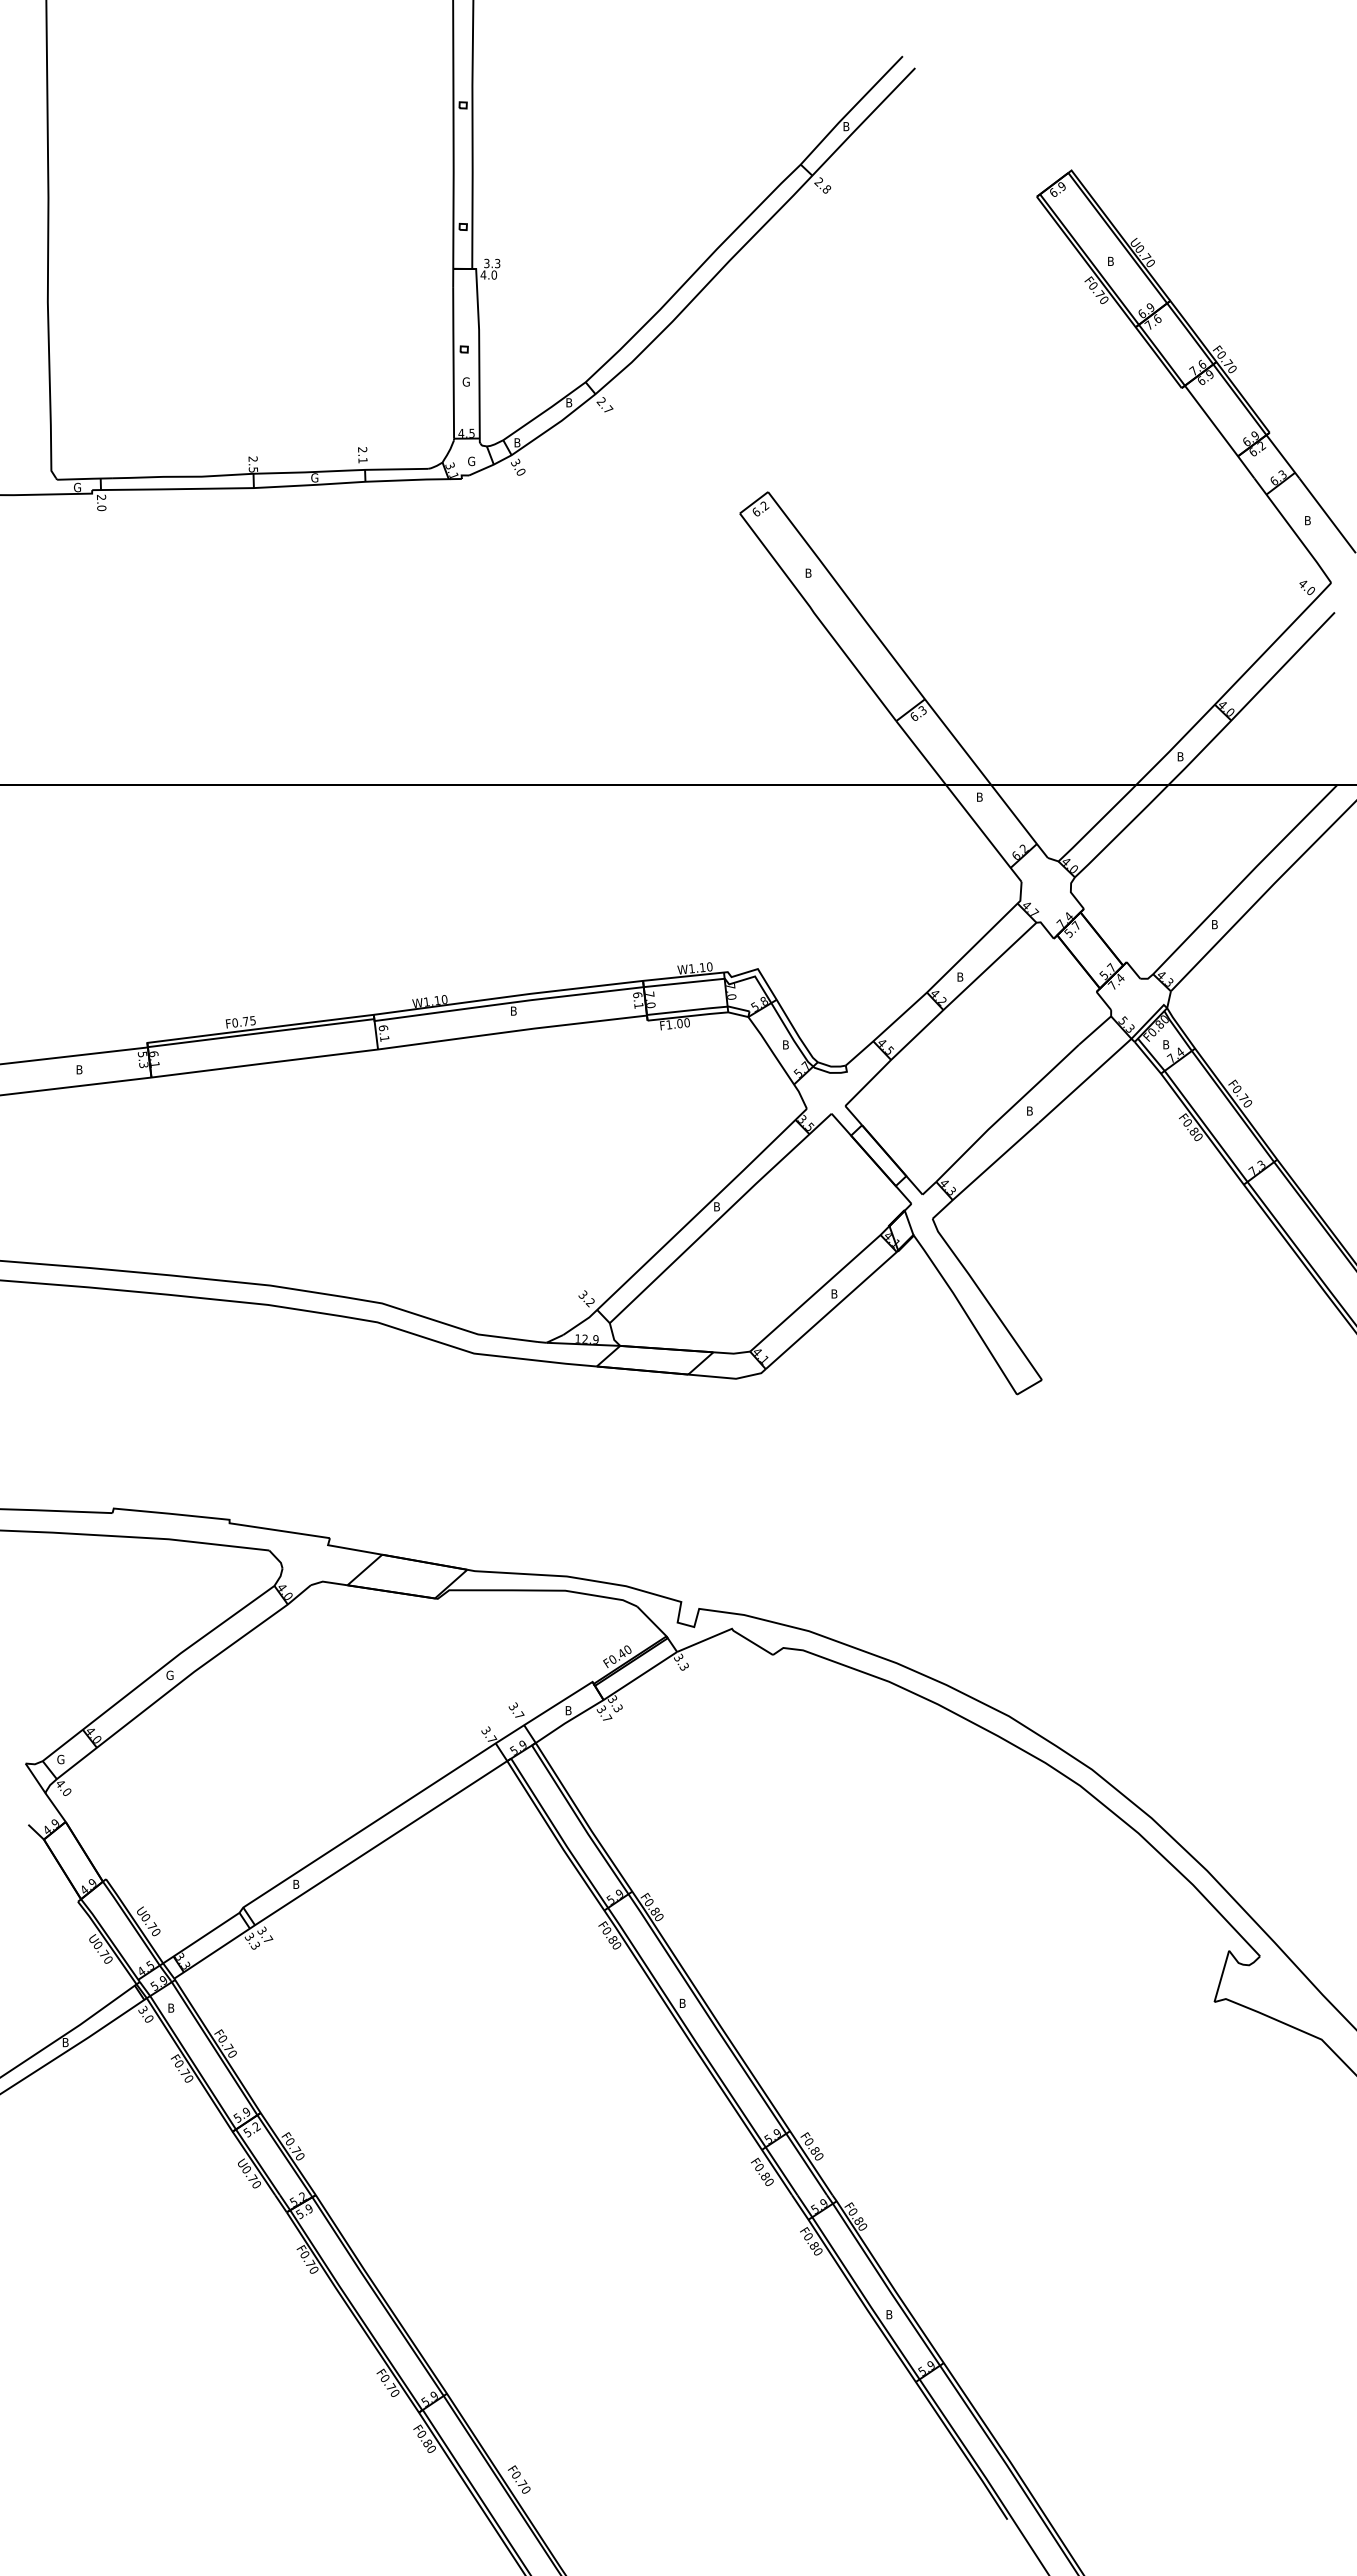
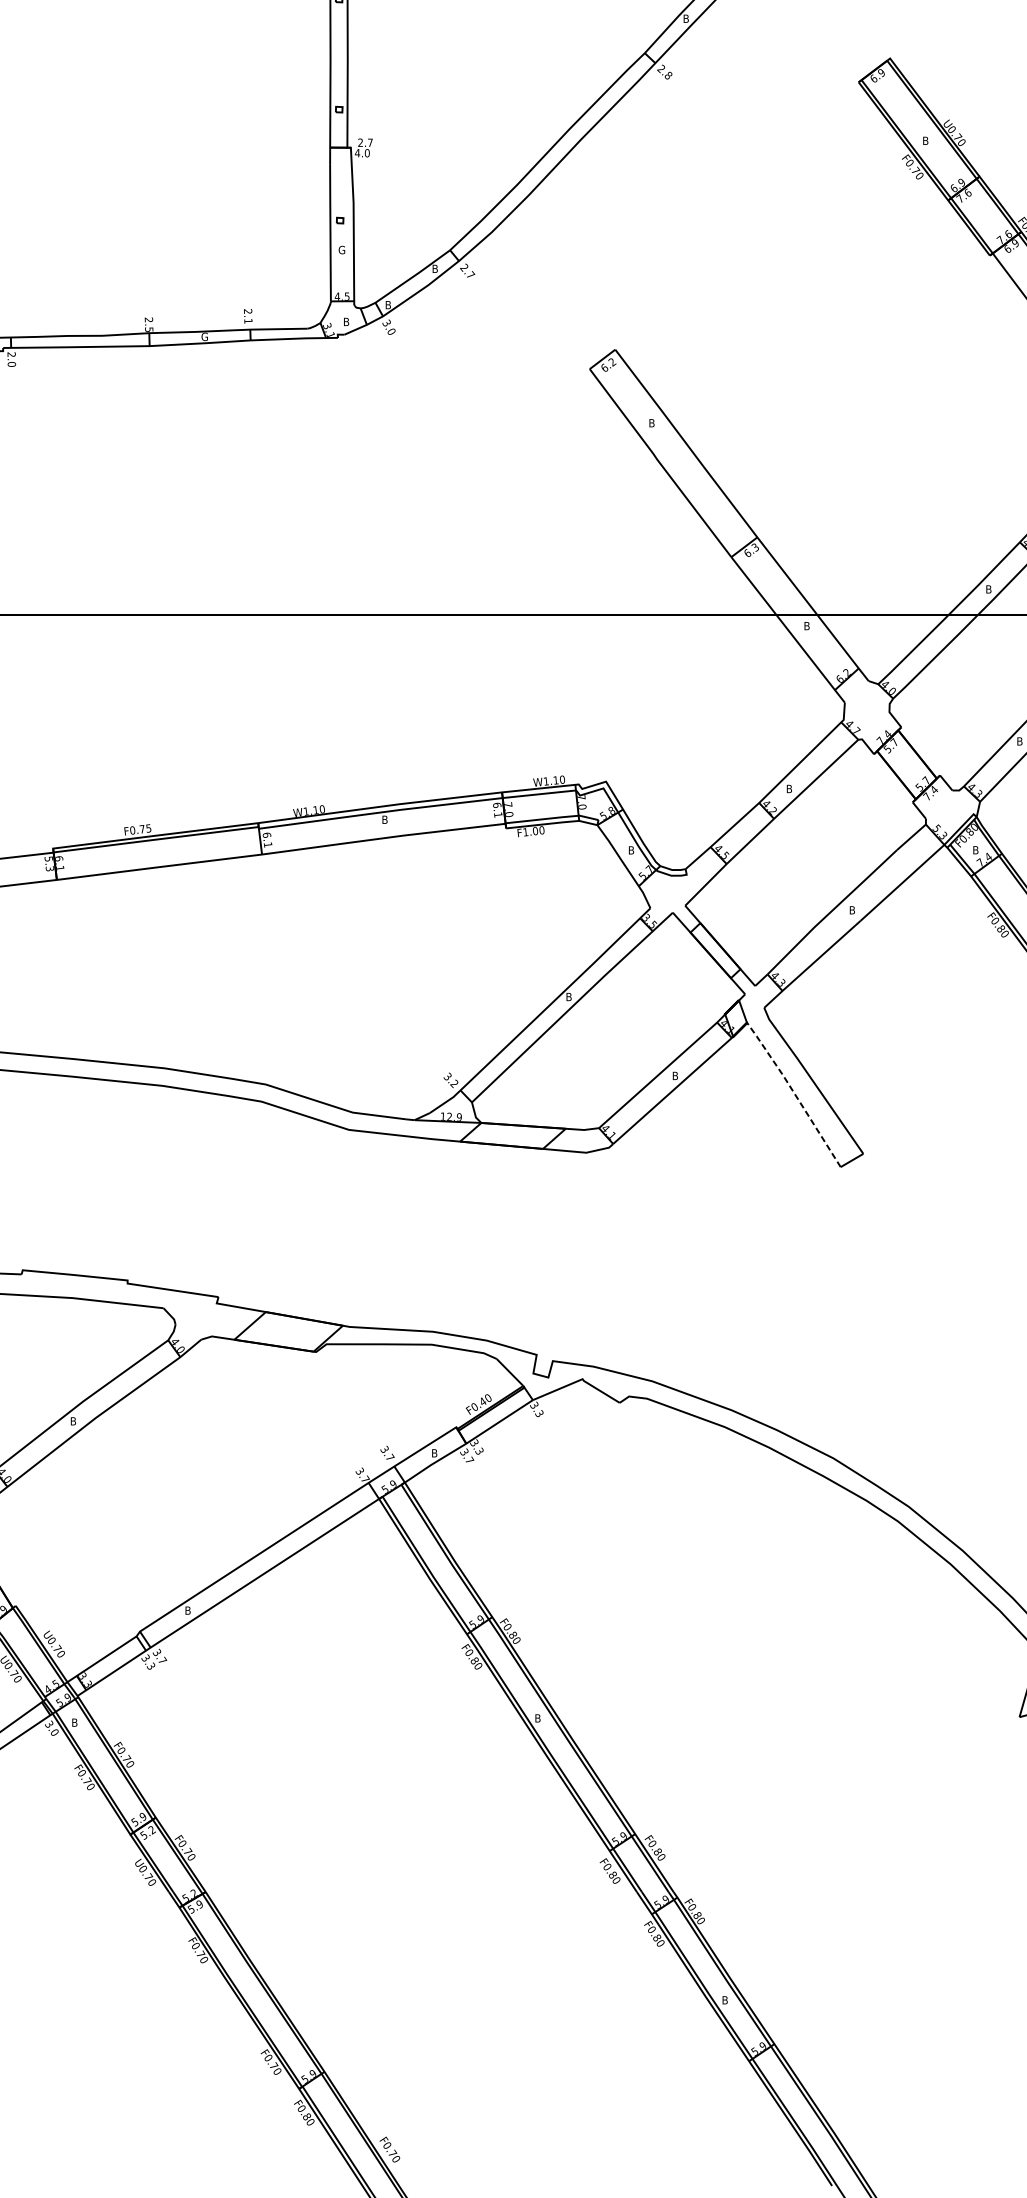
text: (492, 263) -> (365, 142), 3.3 -> 2.7
text: (471, 461) -> (346, 322), G -> B
line: (965, 1313) -> (794, 1093), solid -> dashed
text: (169, 1675) -> (73, 1421), G -> B

